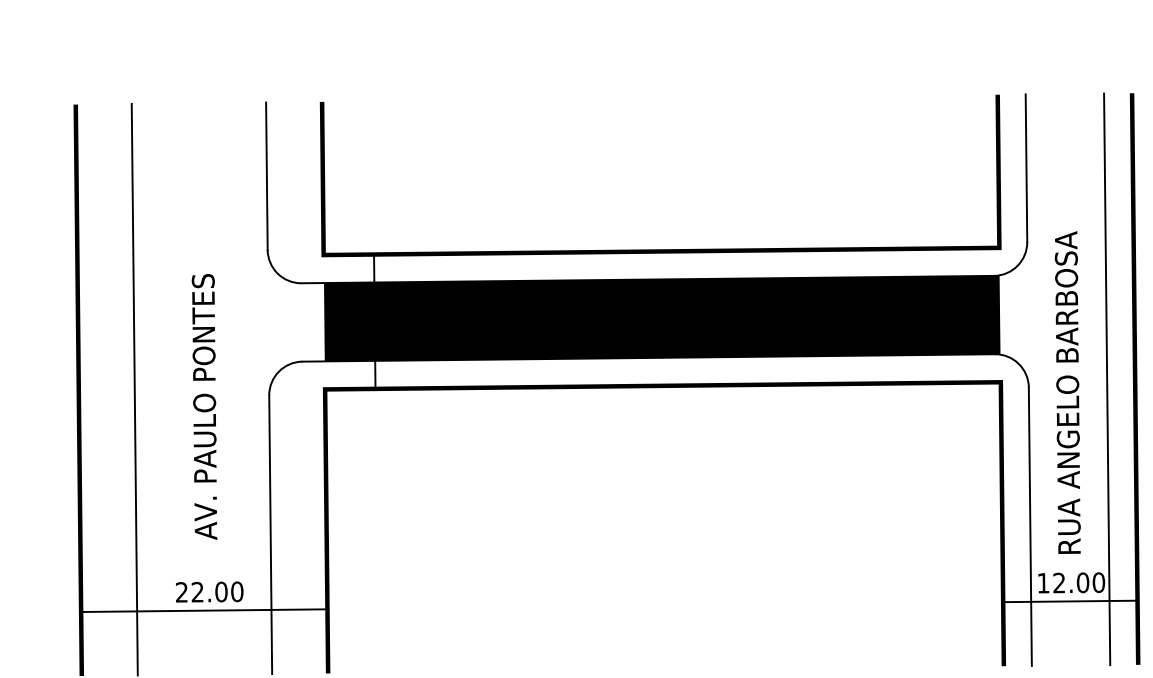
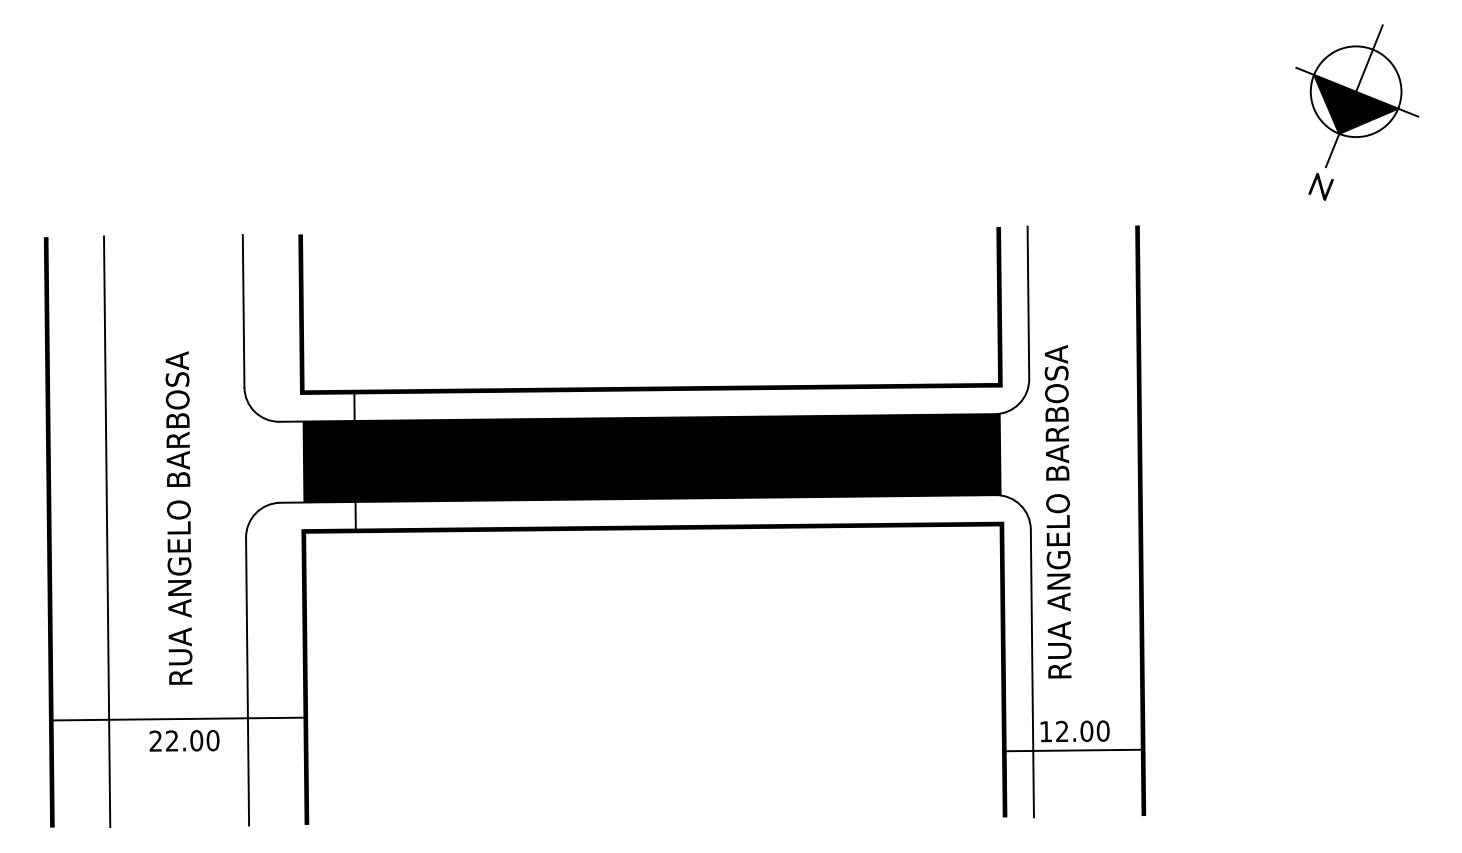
text: (203, 376) -> (178, 518), AV. PAULO PONTES -> RUA ANGELO BARBOSA
line: (1106, 378) -> (1111, 520), removed
text: (1067, 392) -> (1057, 511), moved
line: (203, 610) -> (178, 718), moved

